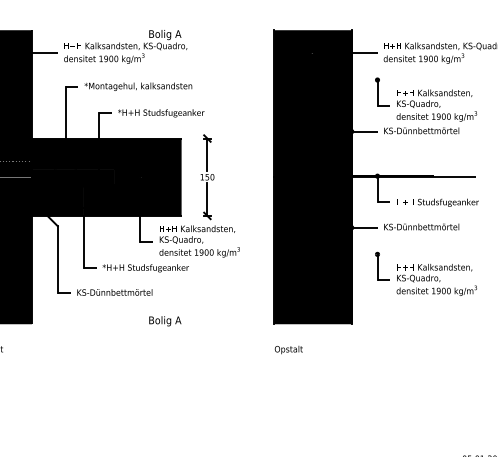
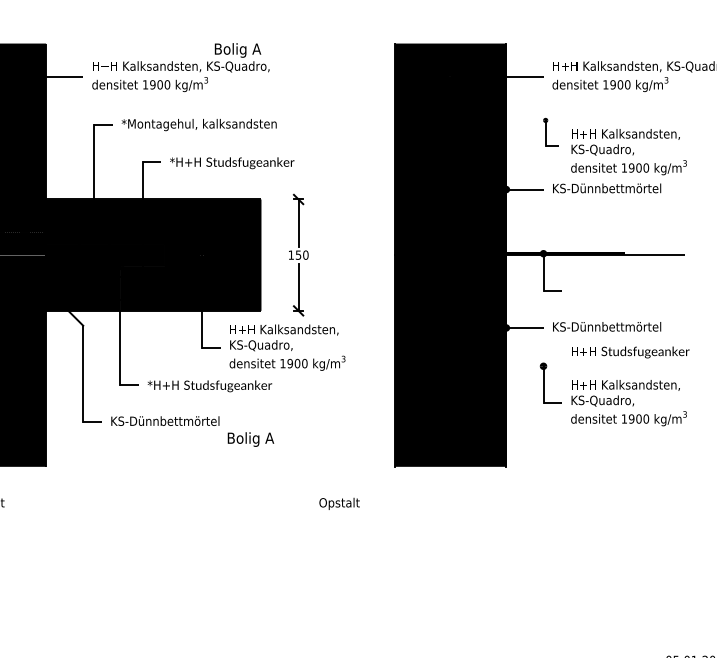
part: (382, 91) -> (550, 131), size x0.7
text: (437, 202) -> (629, 352), moved
text: (165, 321) -> (251, 439), moved
text: (288, 350) -> (339, 504), moved

